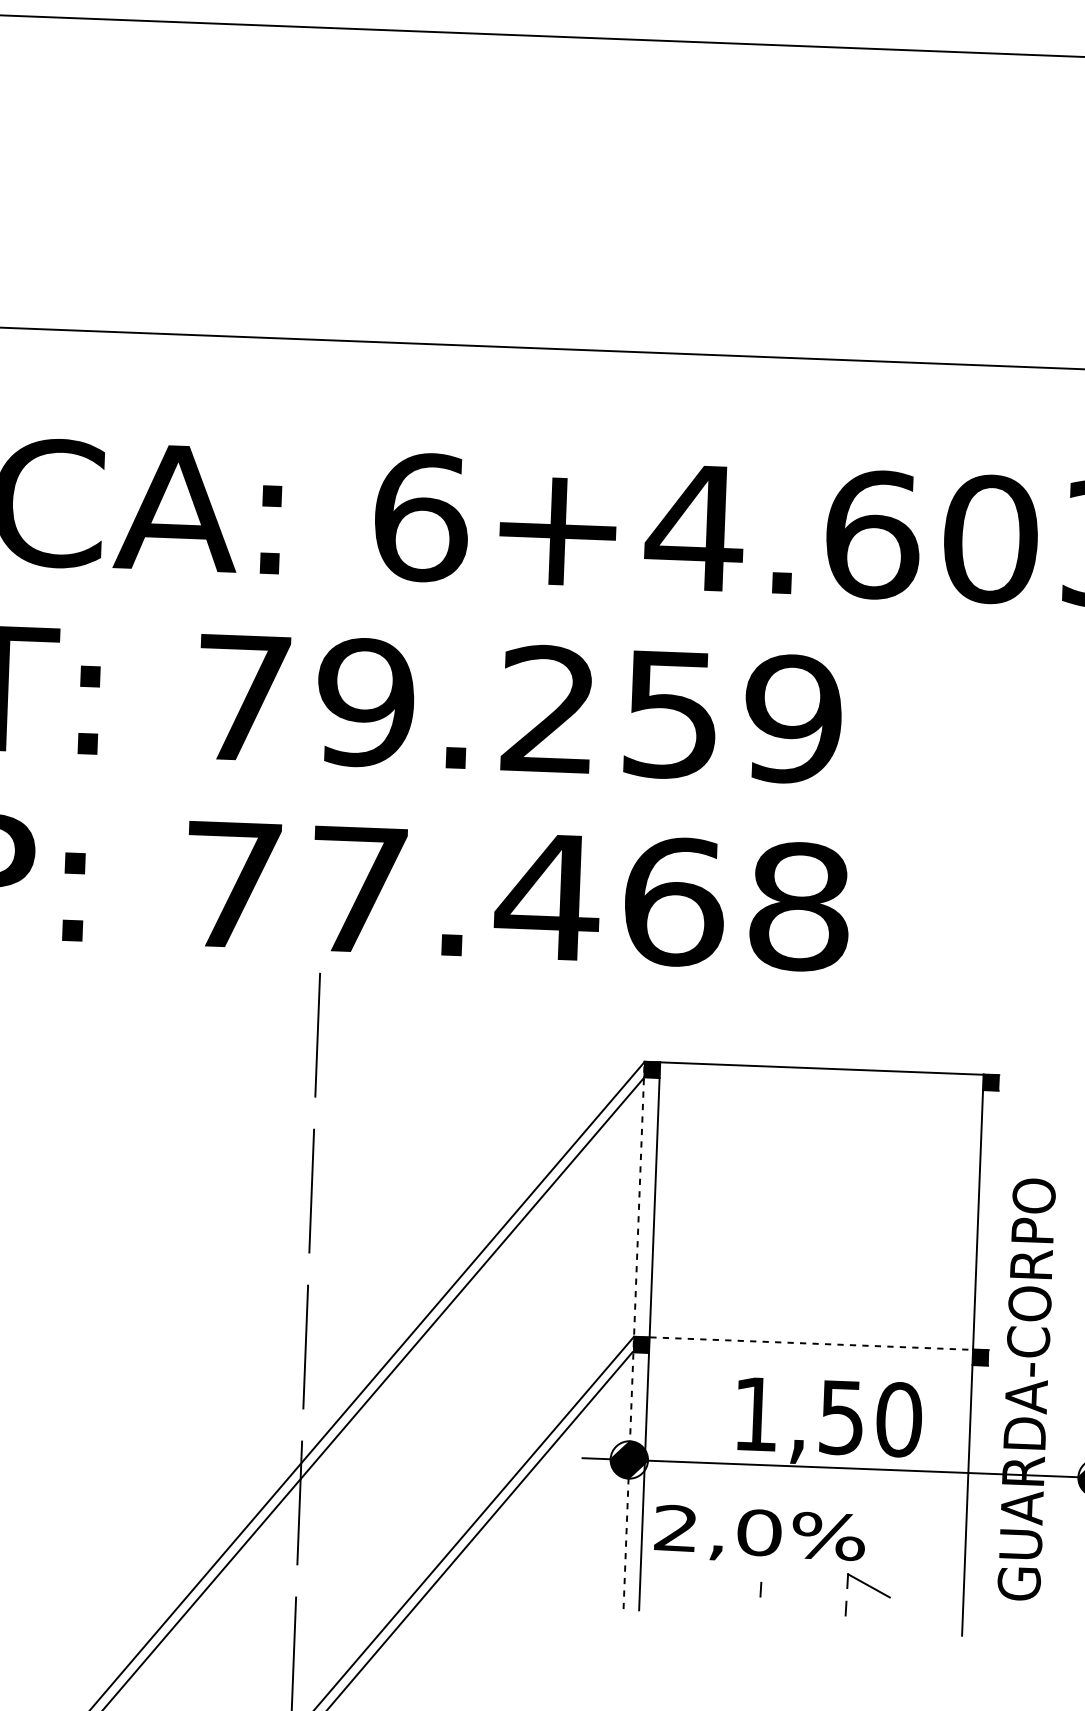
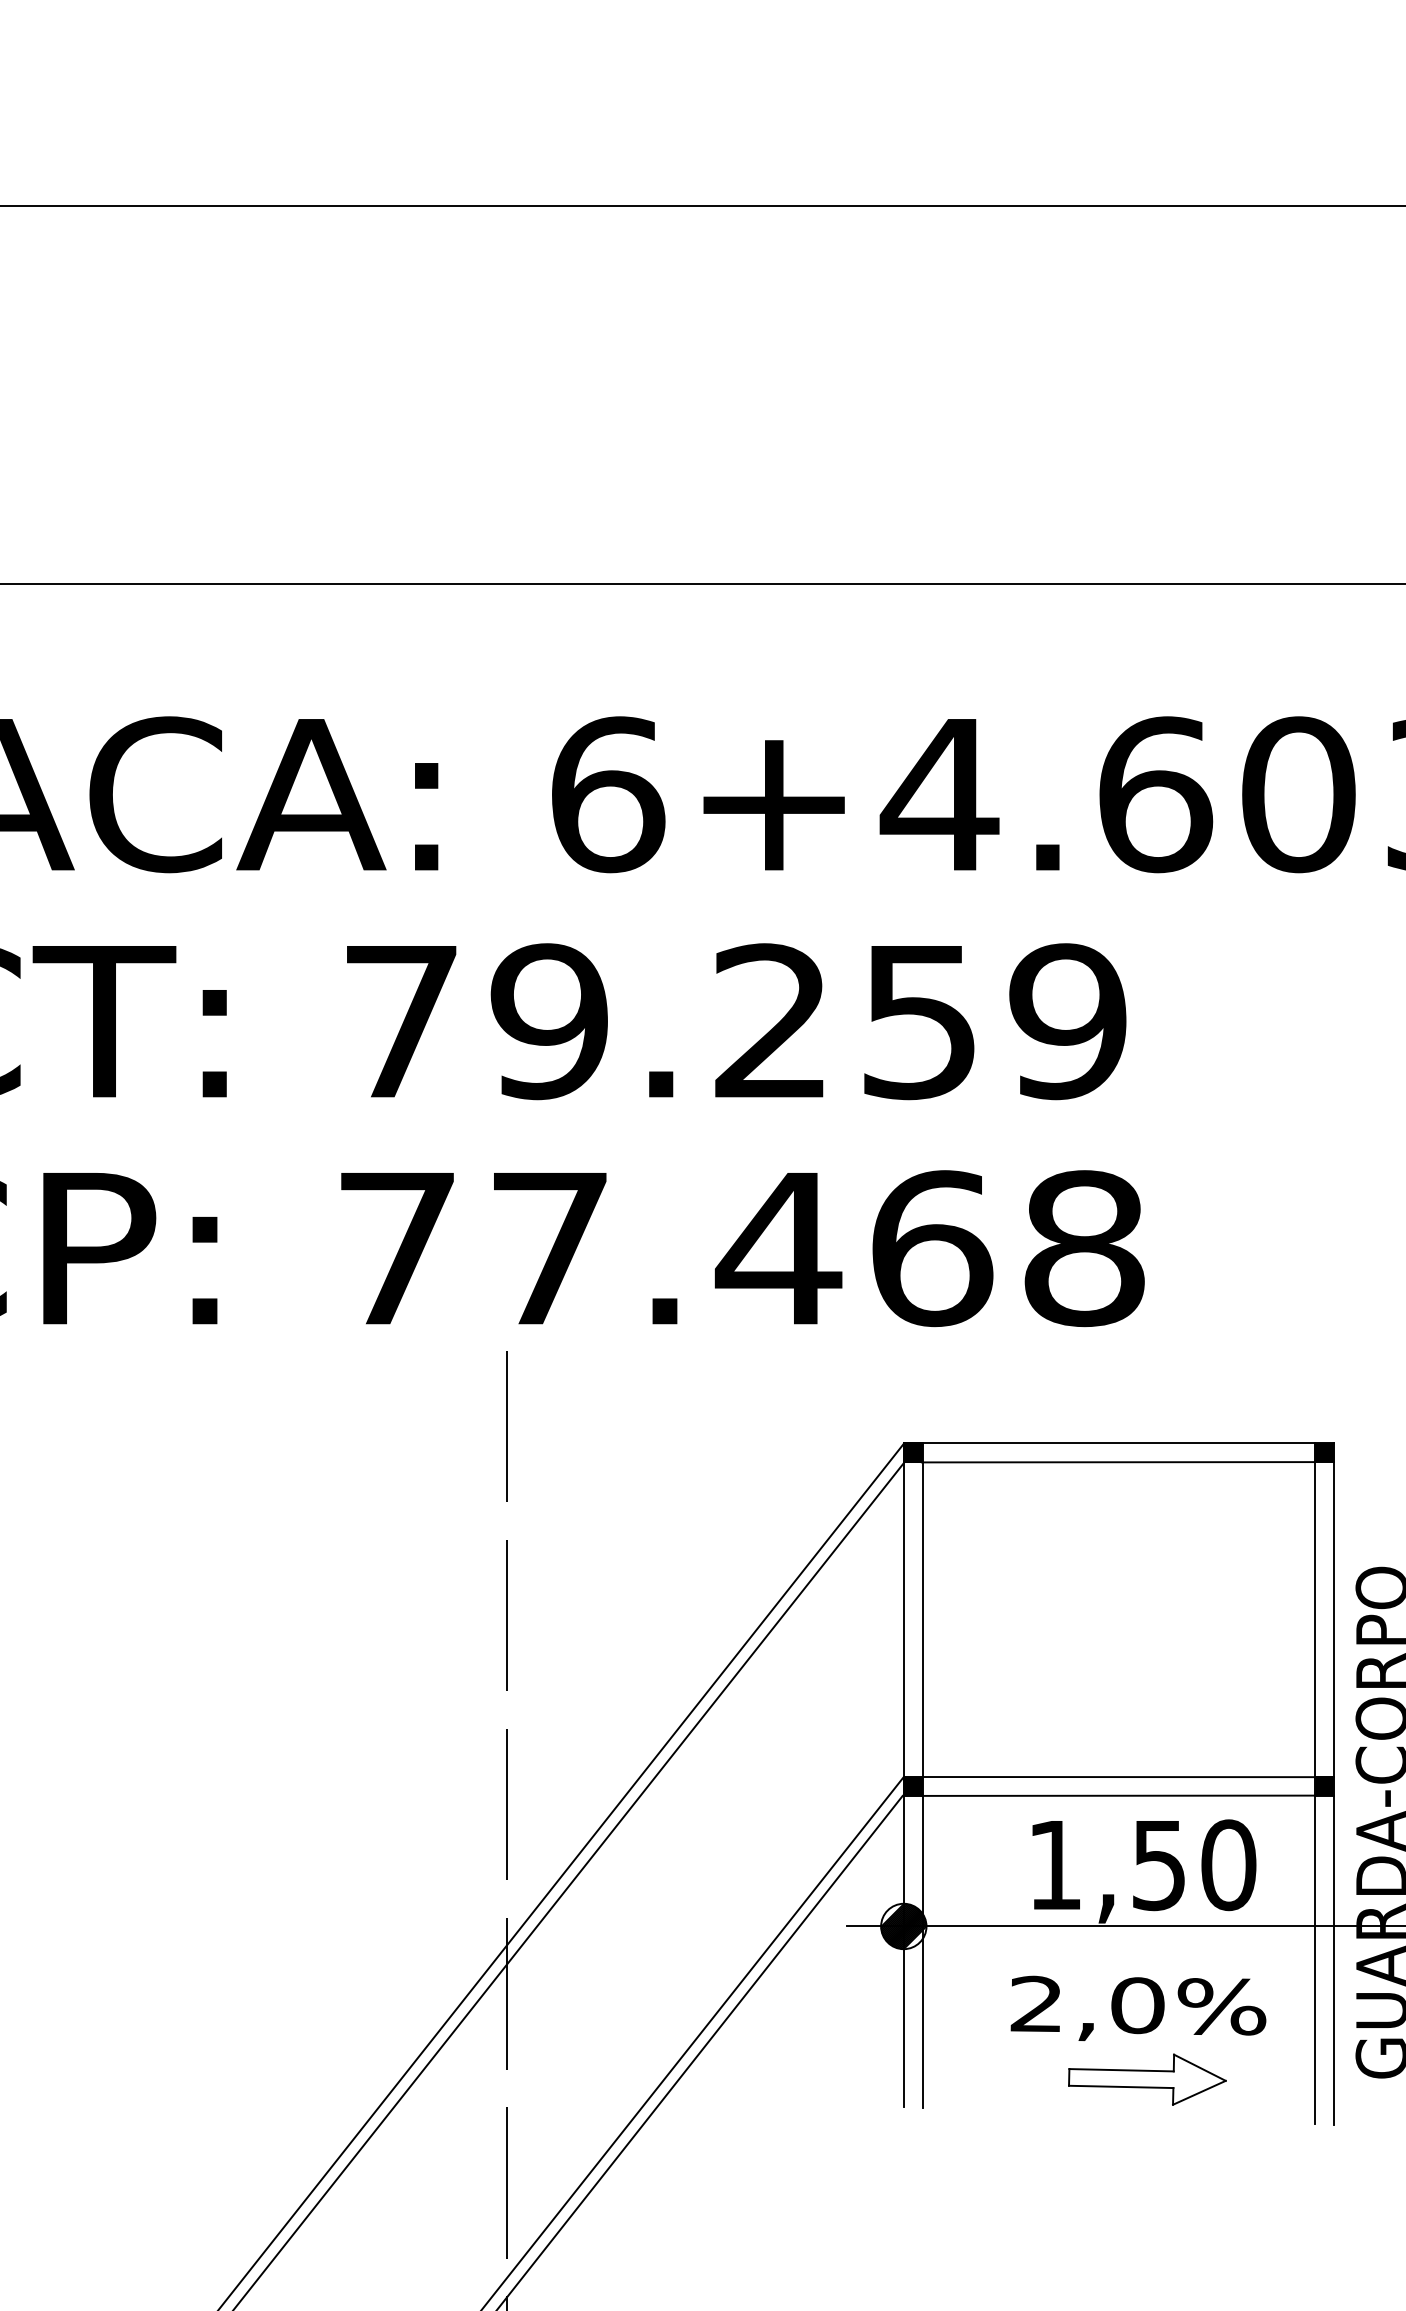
line: (820, 1084) -> (1117, 1462), added
line: (633, 1335) -> (903, 1775), dashed -> solid
line: (811, 1343) -> (1119, 1777), dashed -> solid
line: (988, 1355) -> (1333, 1783), added
line: (809, 1358) -> (1117, 1795), added
text: (759, 1534) -> (1138, 2007), moved
line: (804, 1585) -> (1121, 2070), added
line: (803, 1598) -> (1121, 2086), added
line: (867, 1606) -> (1199, 2092), added

